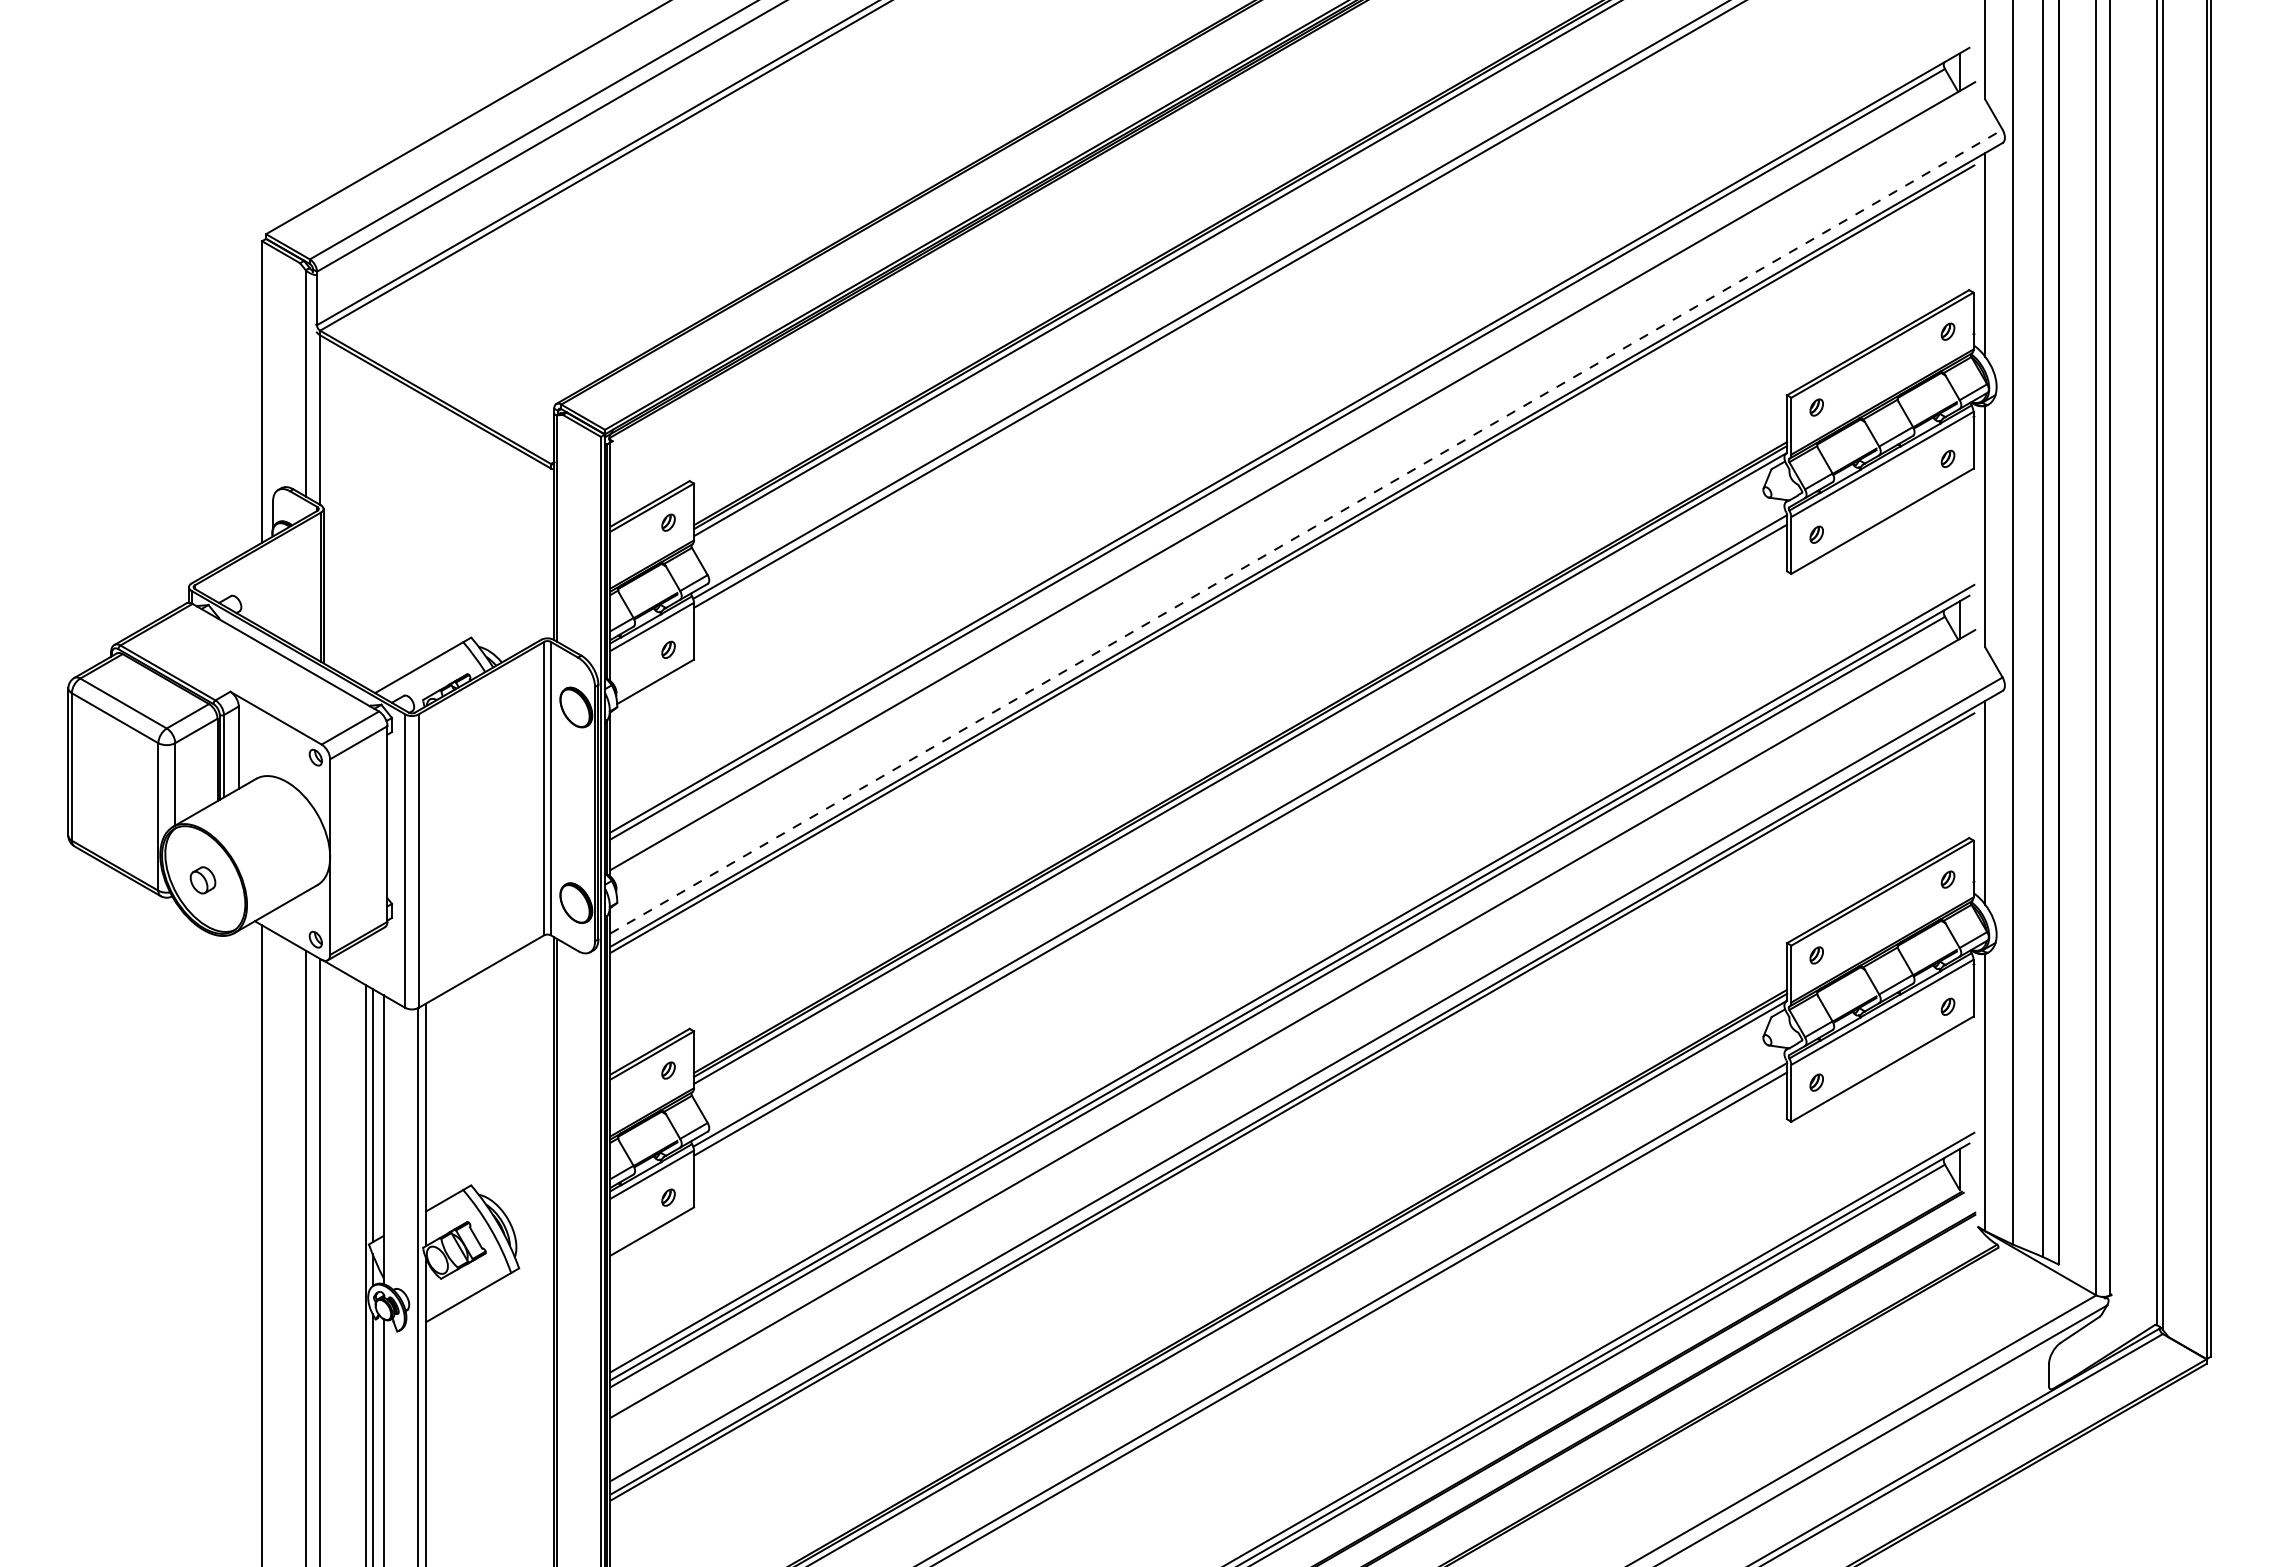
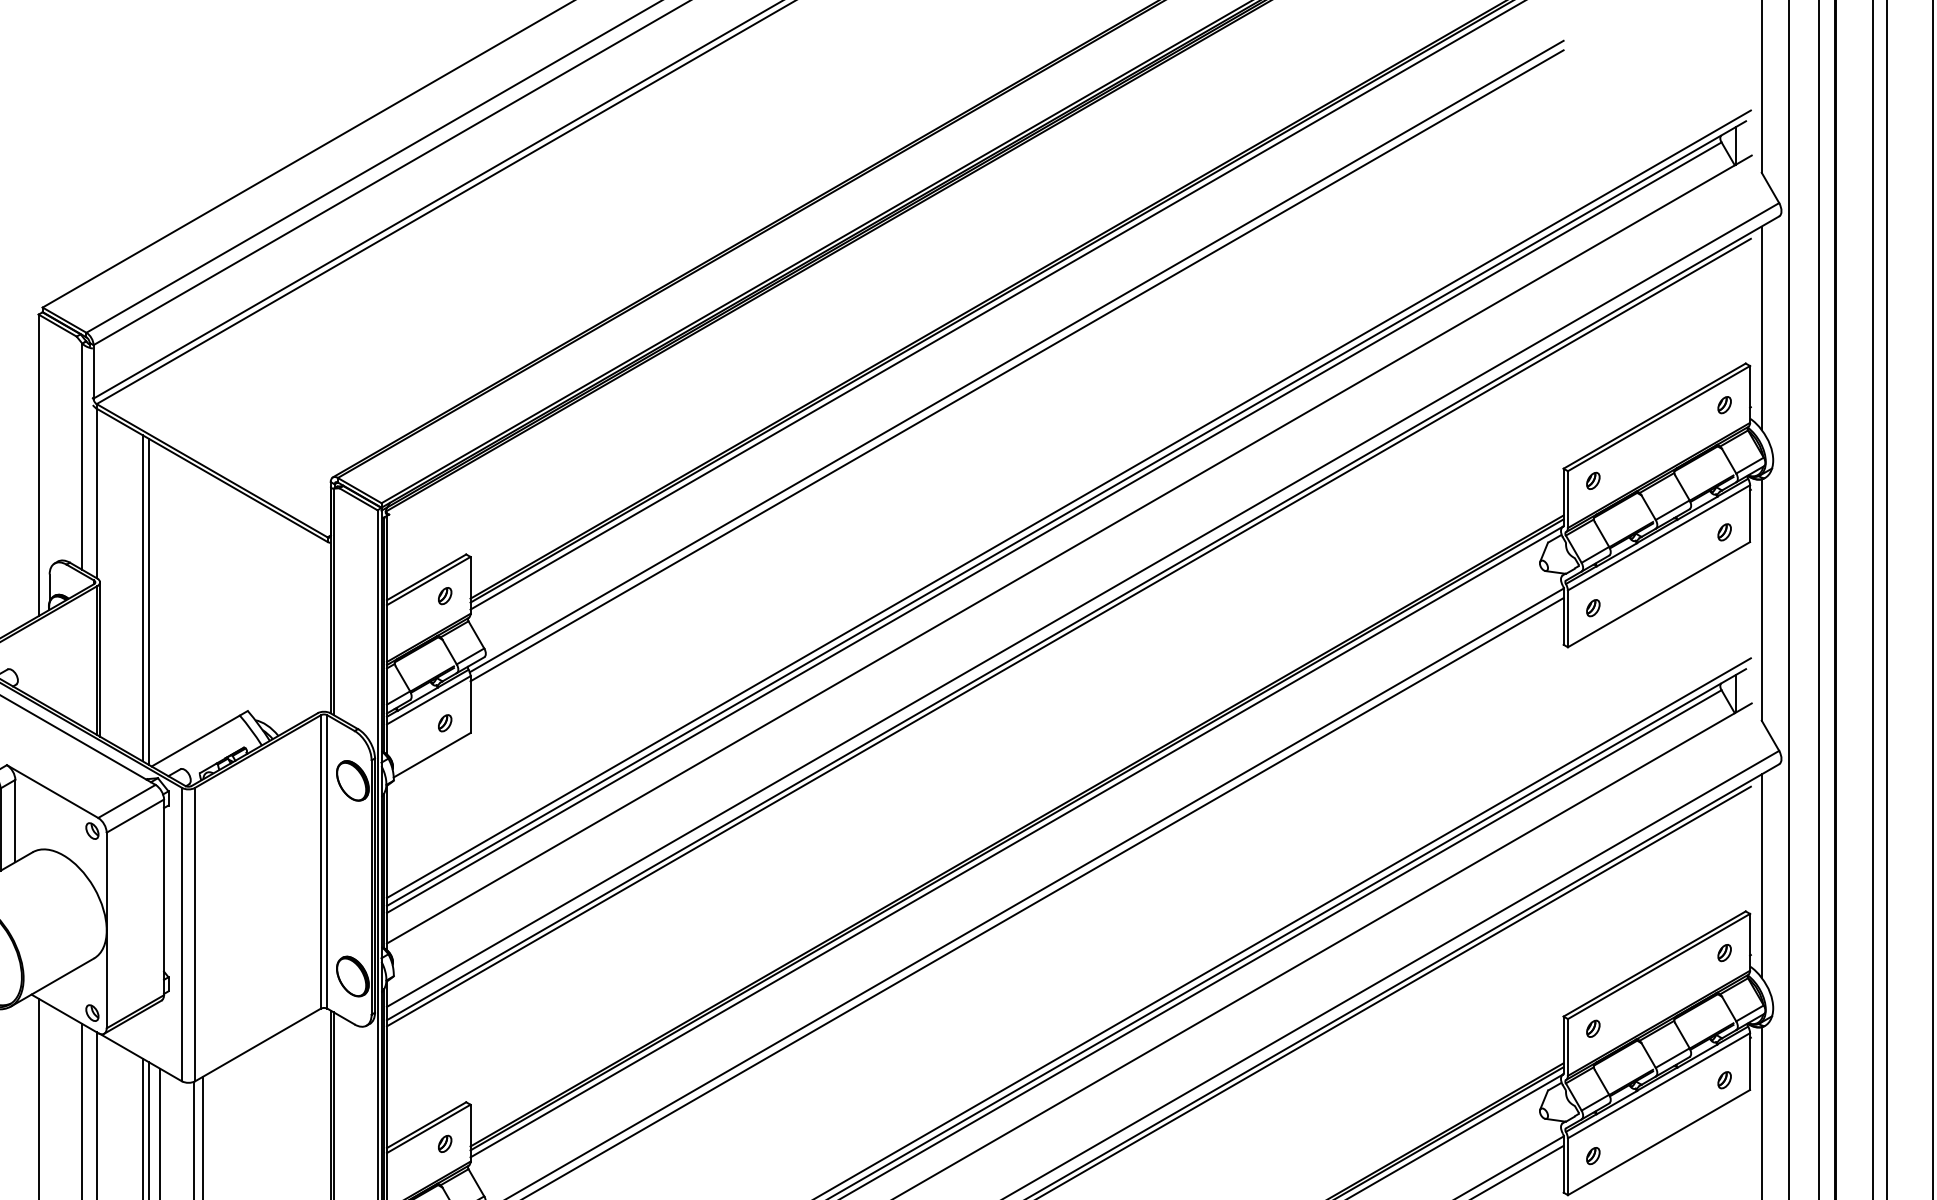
line: (1292, 430) -> (1069, 503), added
line: (366, 524) -> (143, 597), added
line: (372, 528) -> (149, 601), added
line: (1306, 531) -> (1083, 604), dashed -> solid

